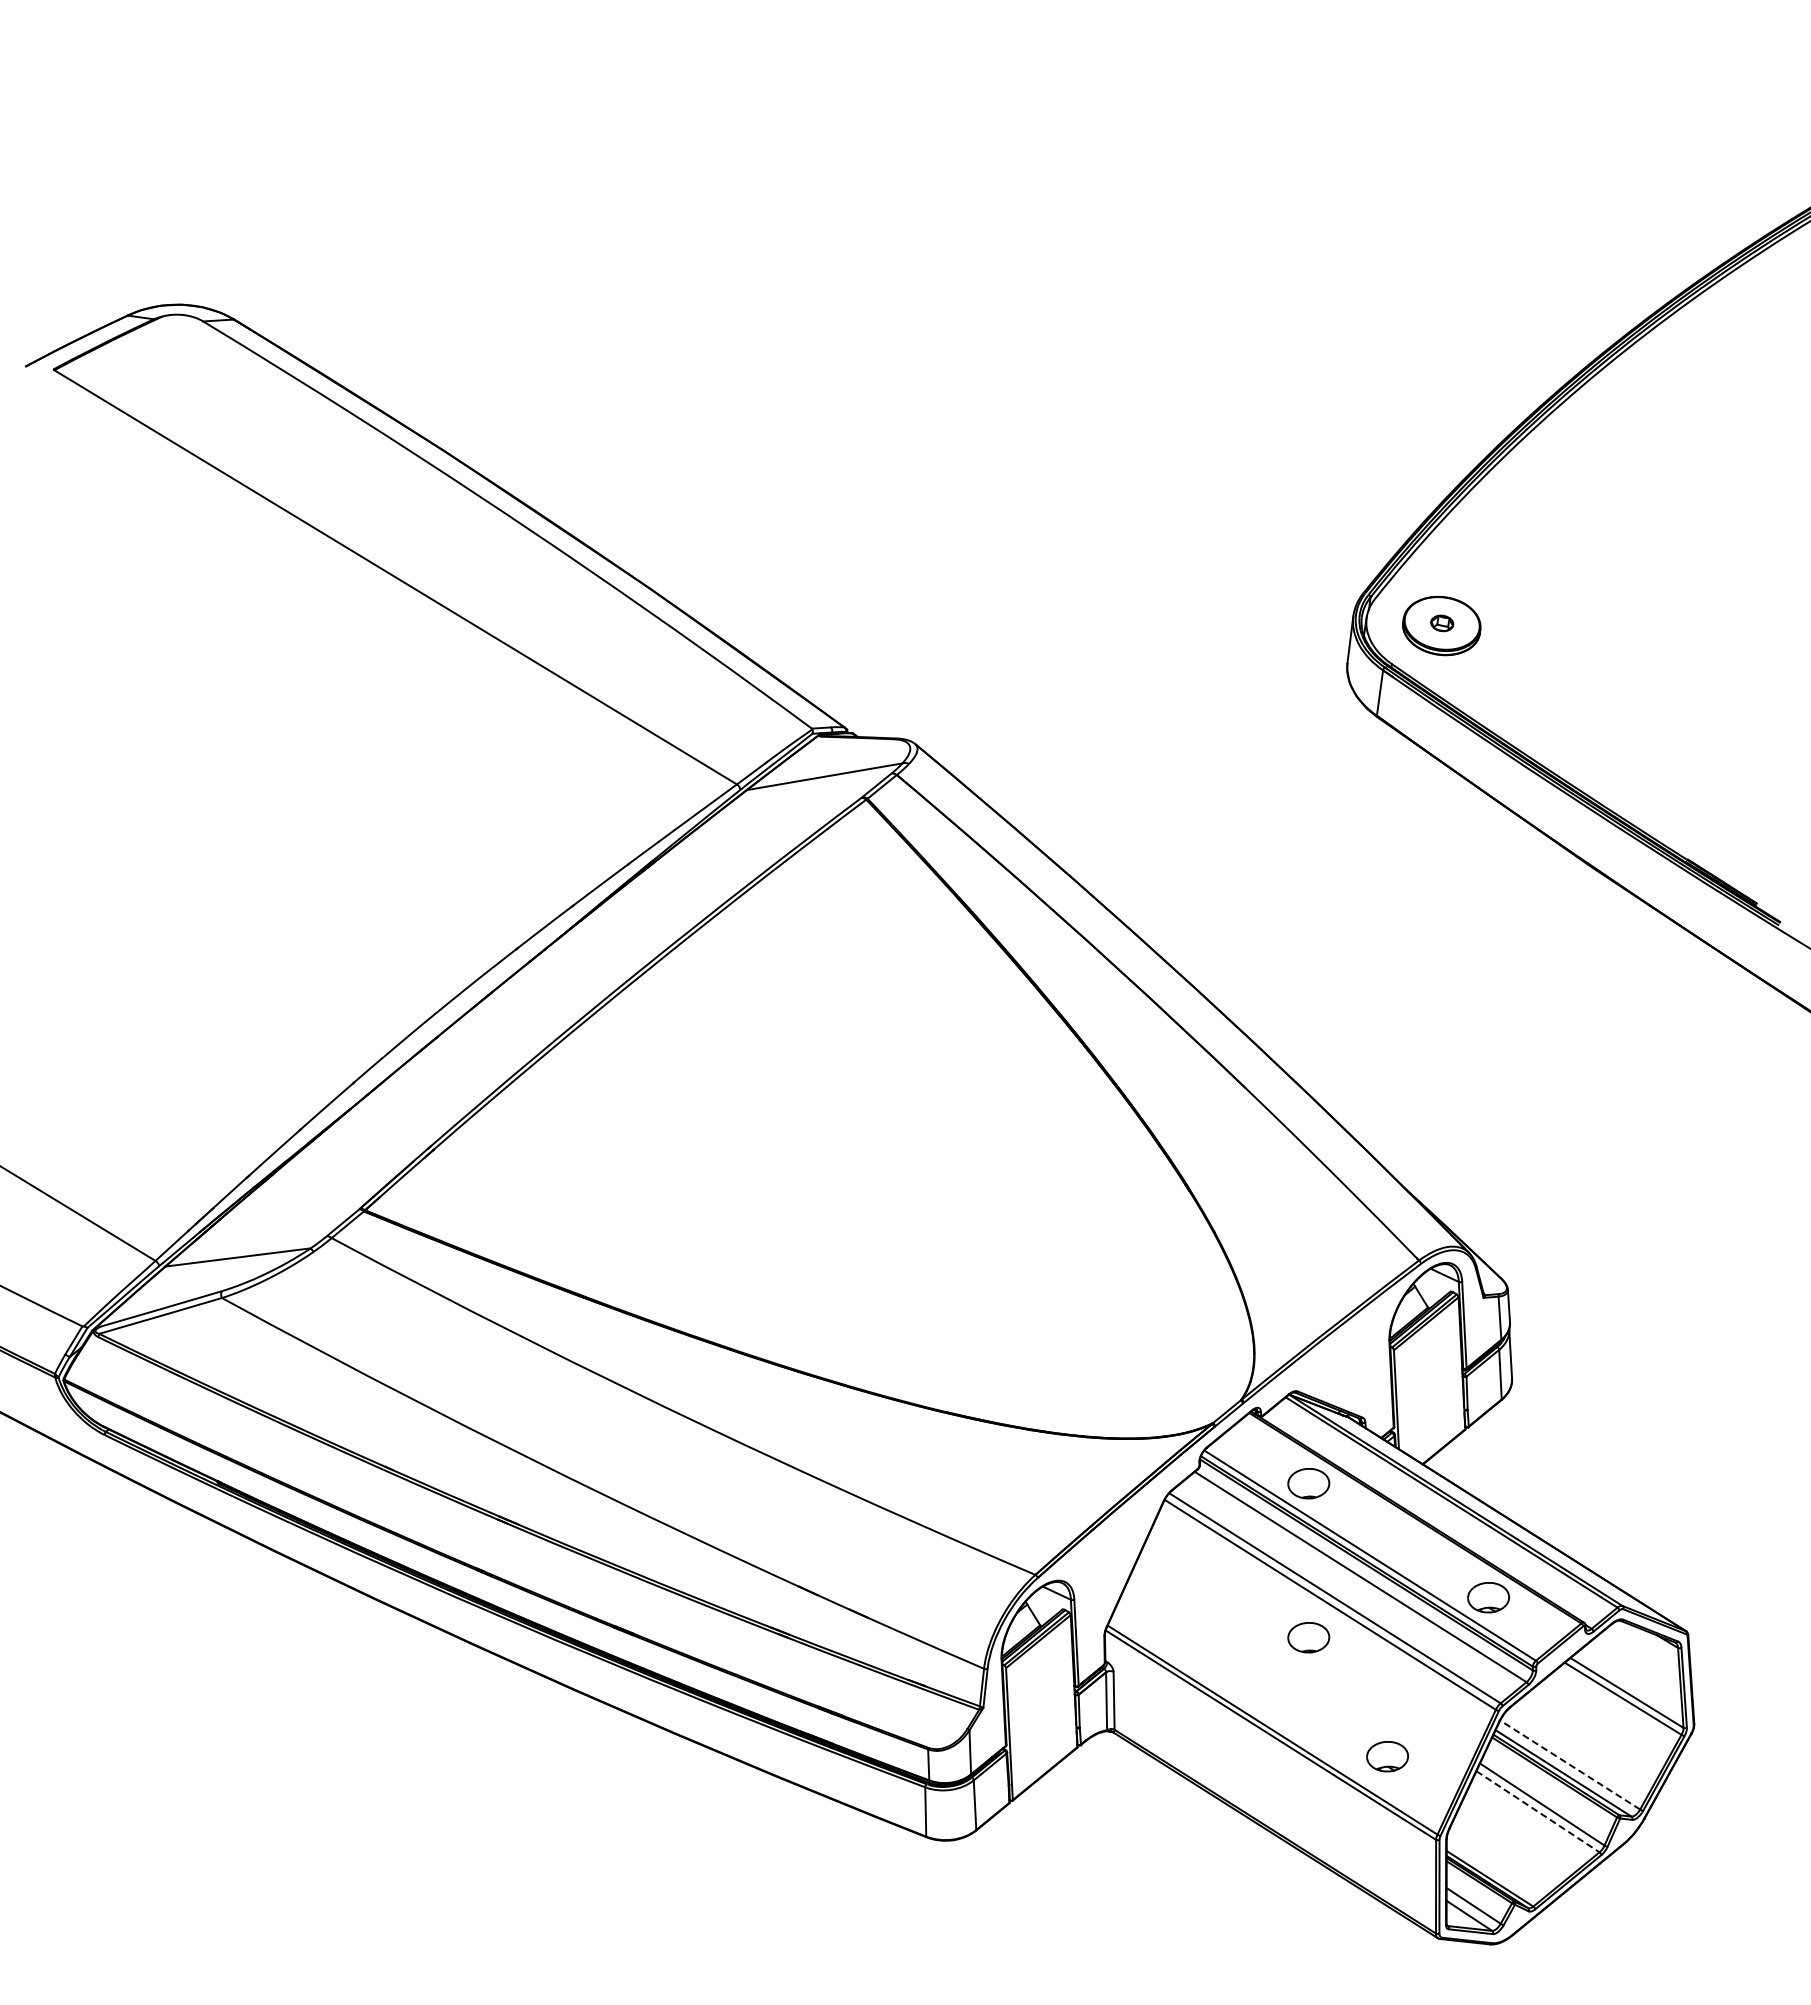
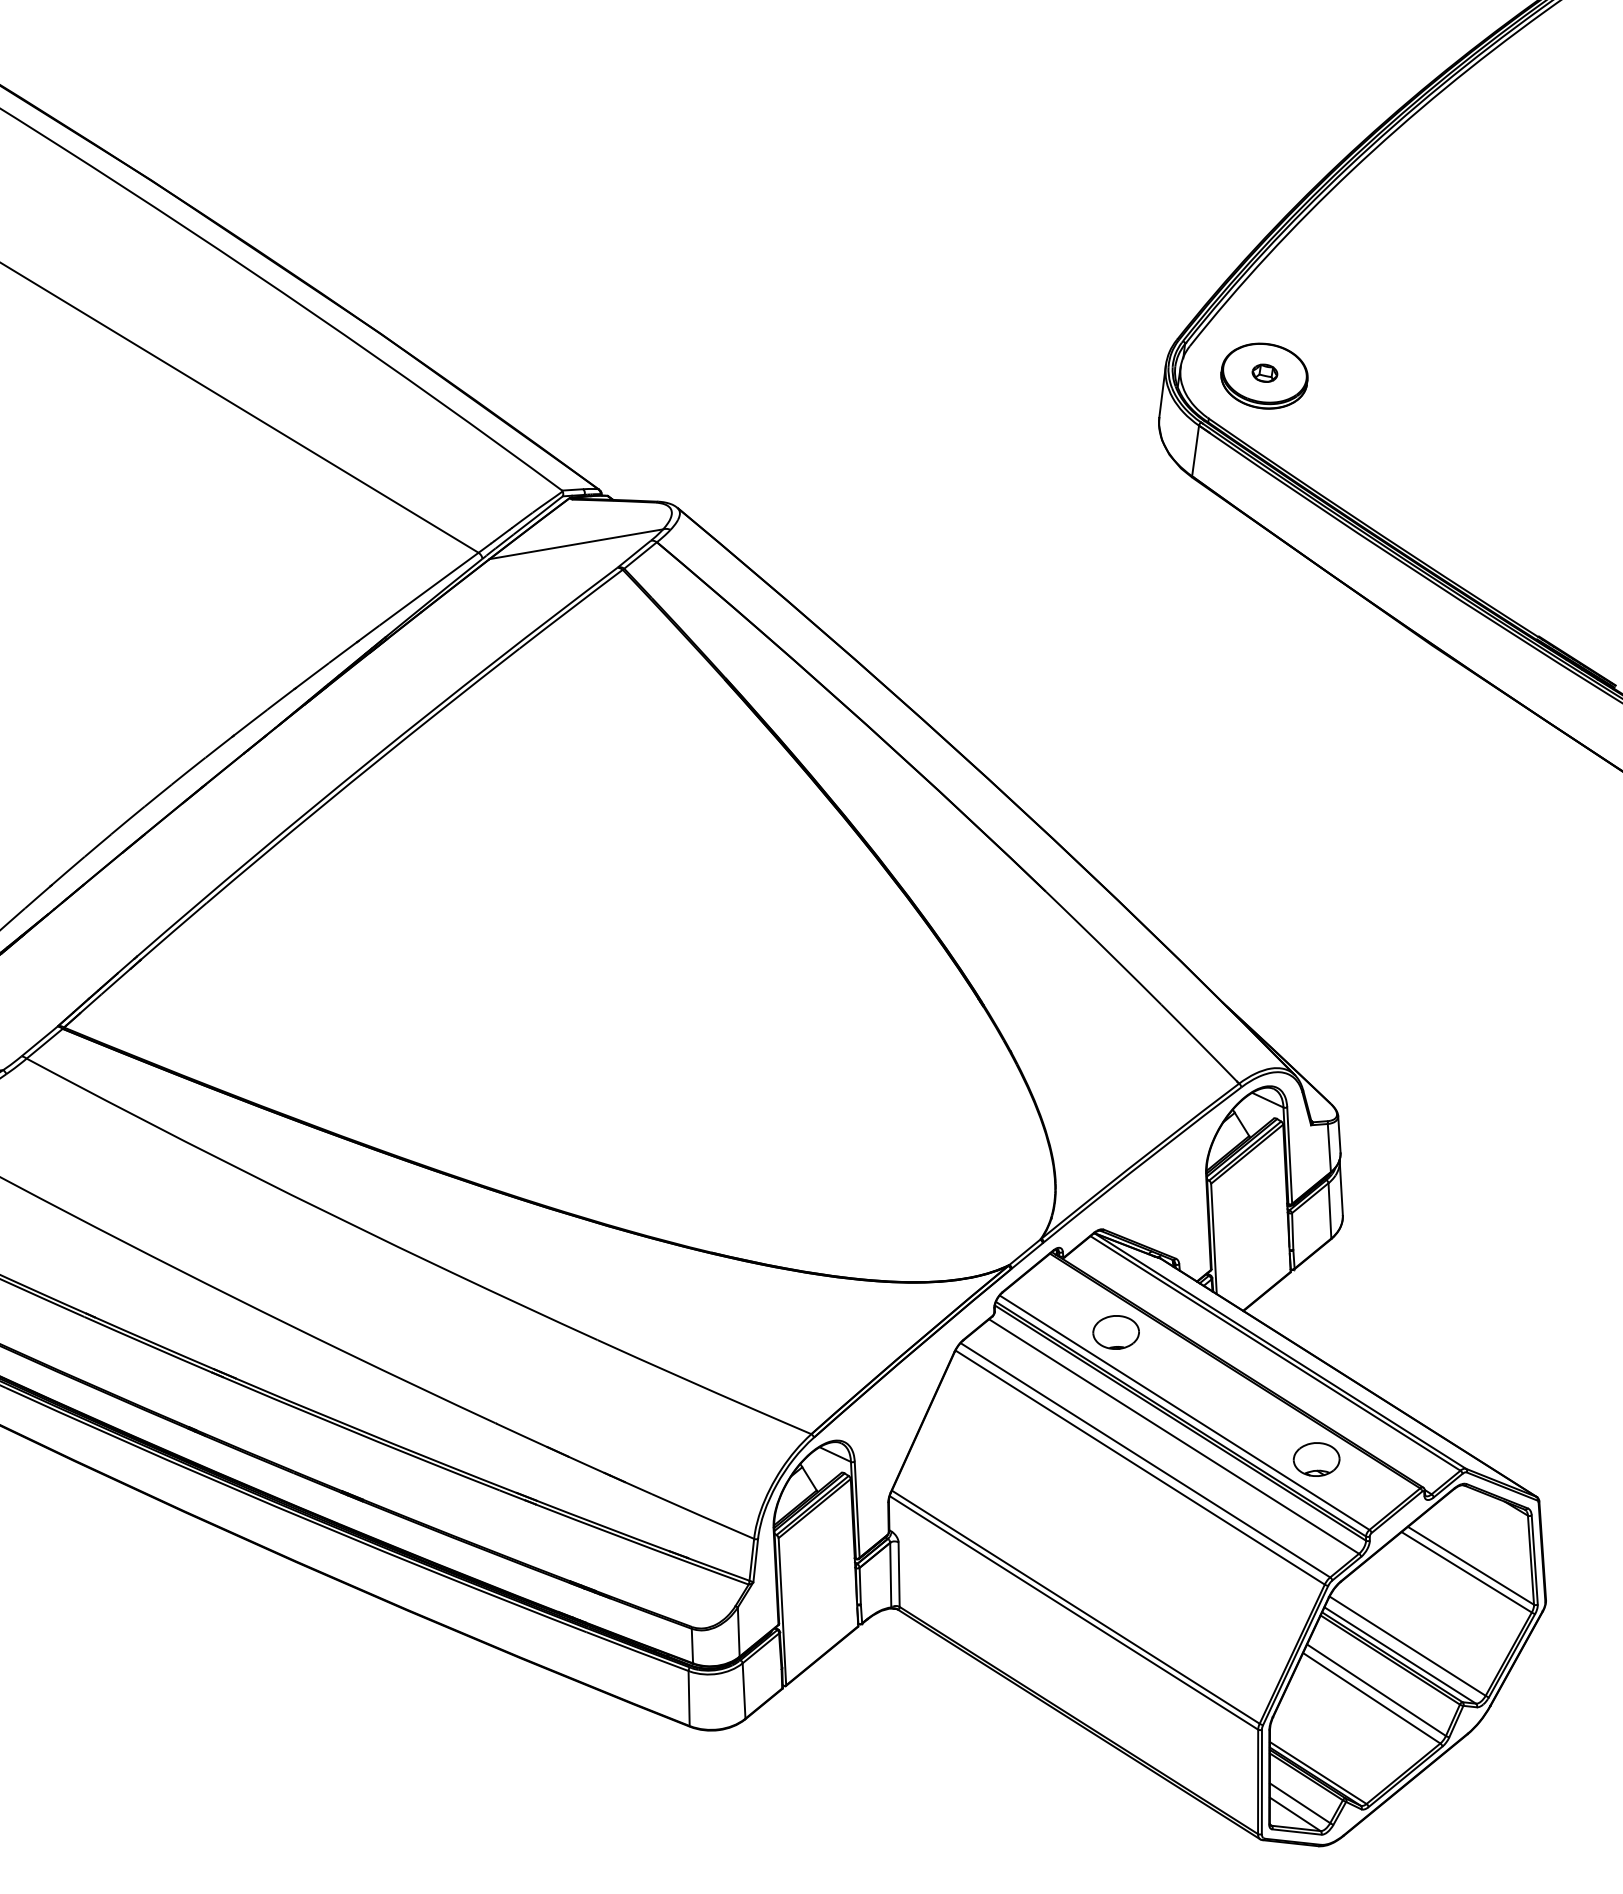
part: (1308, 1637) -> (1115, 1503), removed
part: (1387, 1756) -> (1203, 1636), removed
line: (1570, 1765) -> (1408, 1646), dashed -> solid
line: (1538, 1811) -> (1372, 1697), dashed -> solid

